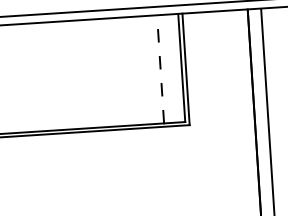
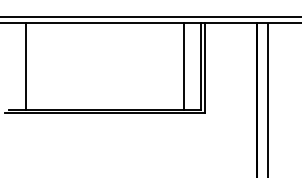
line: (160, 68) -> (184, 66), dashed -> solid

